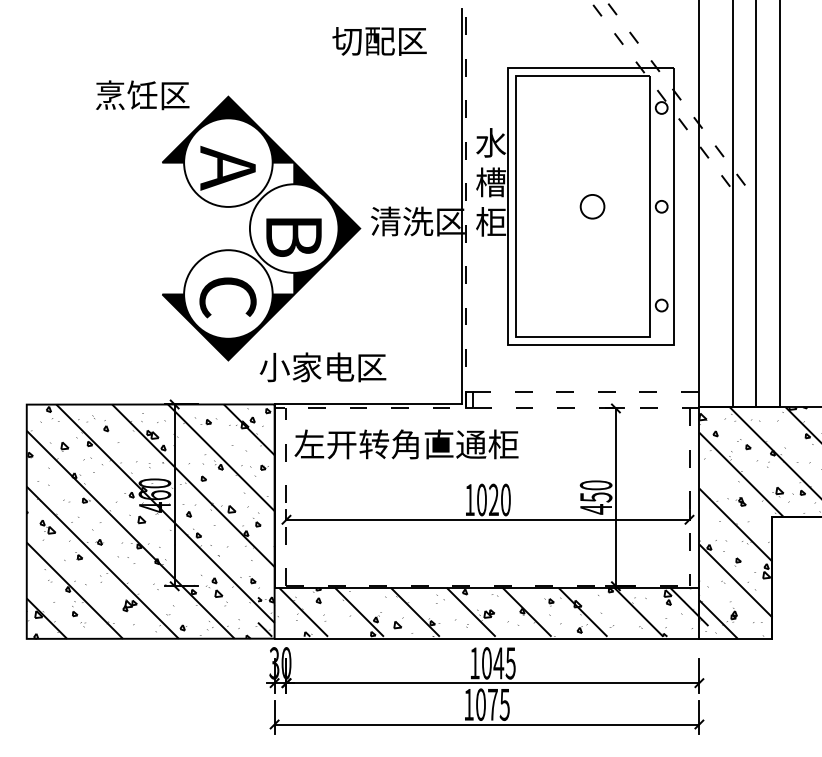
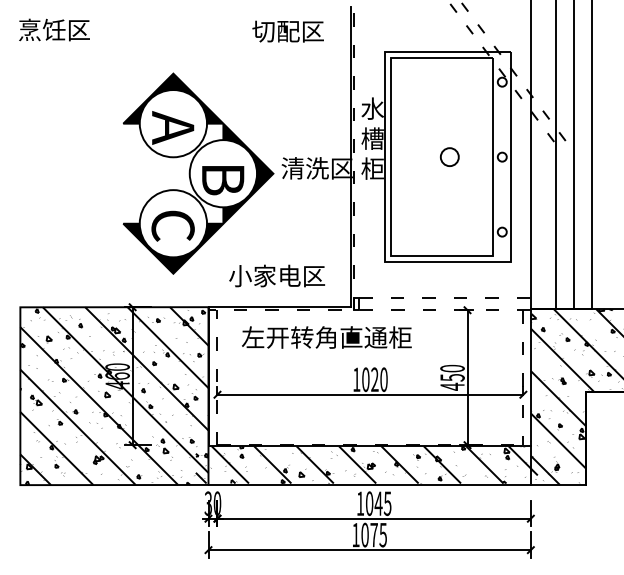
text: (142, 95) -> (54, 30), moved
text: (322, 367) -> (276, 276), moved
text: (406, 444) -> (326, 337), moved

